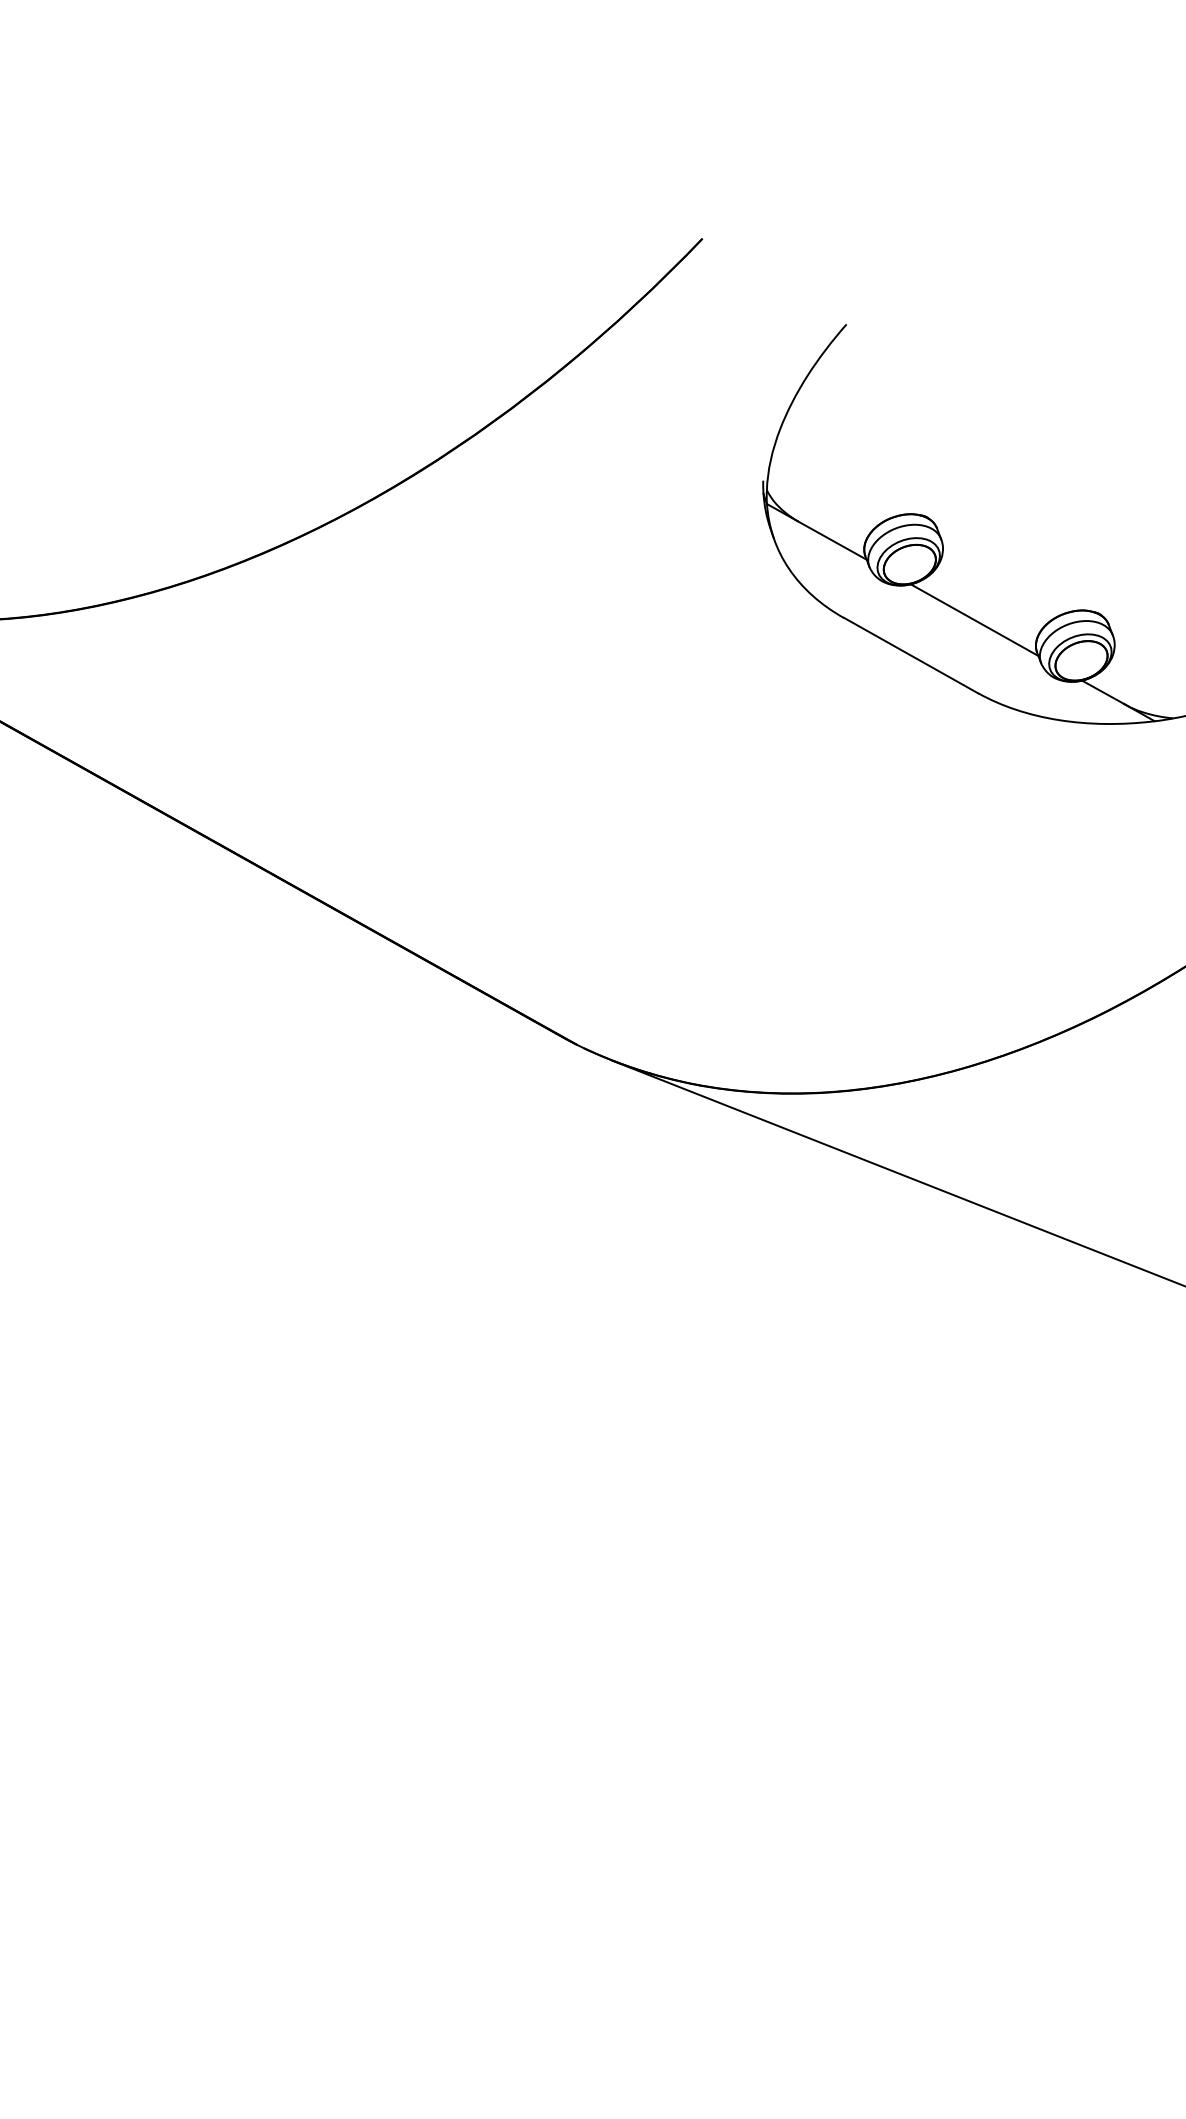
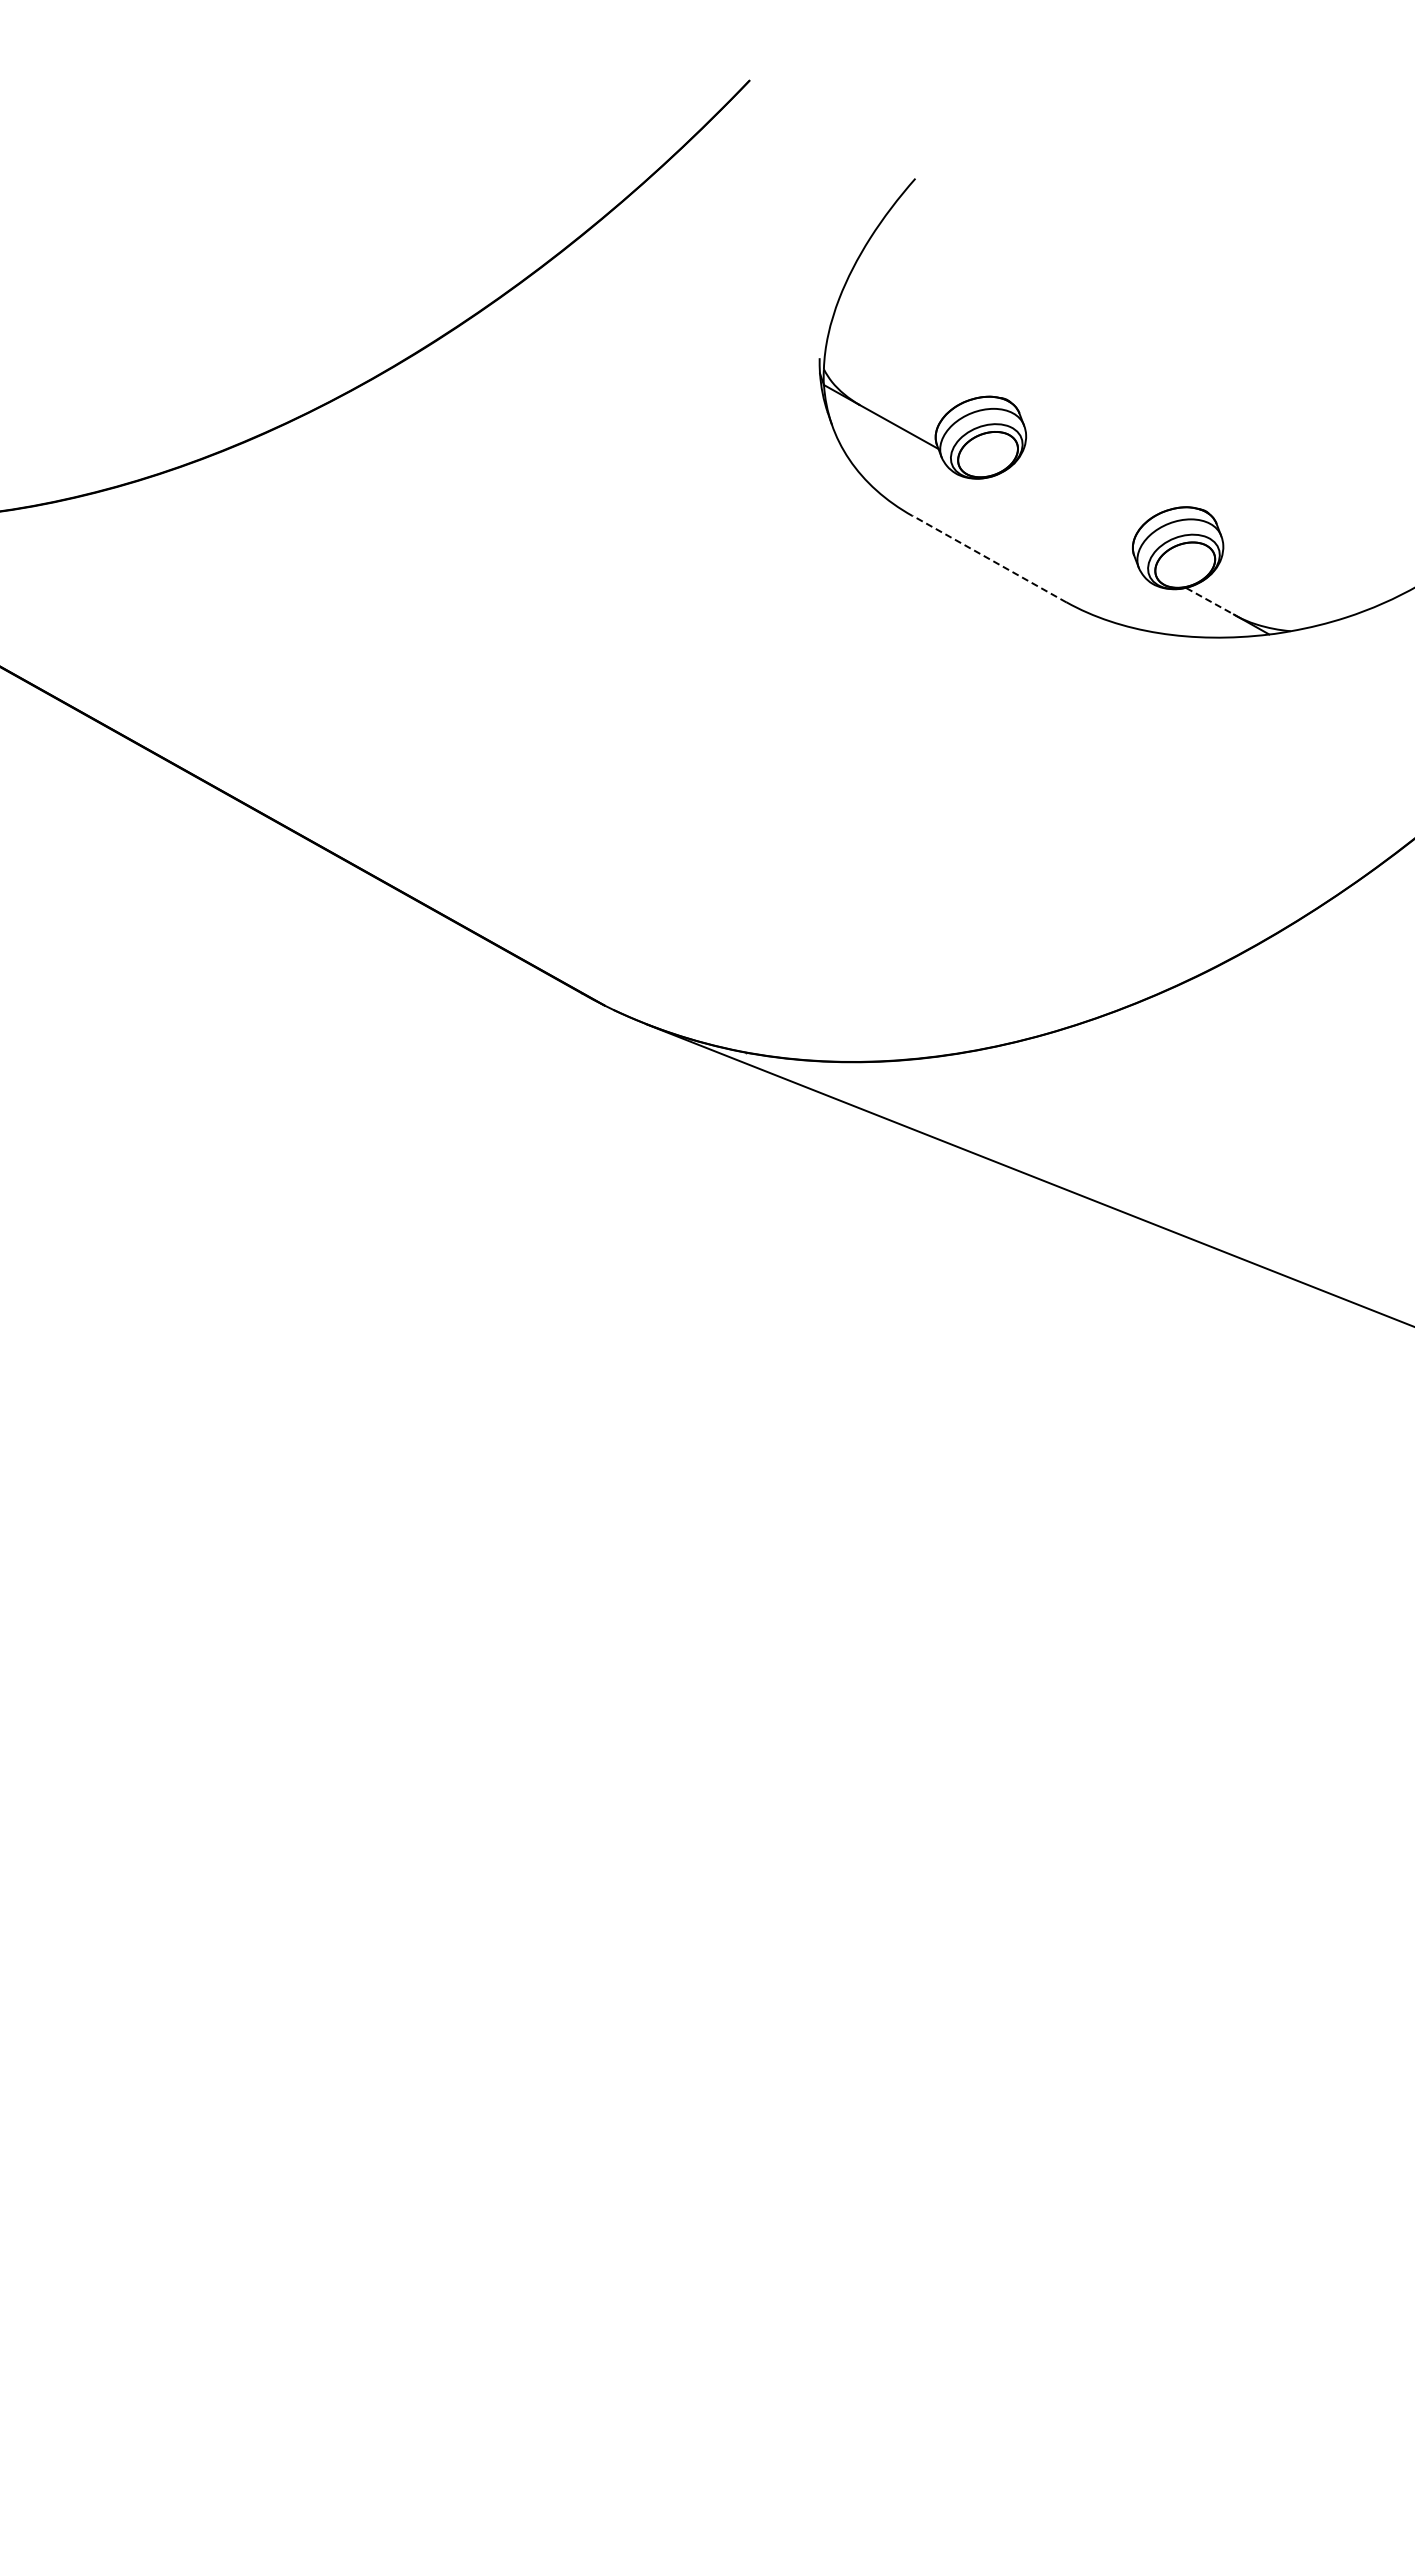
line: (974, 620) -> (1062, 518), removed
line: (911, 655) -> (989, 558), solid -> dashed
line: (1103, 692) -> (1210, 601), solid -> dashed

